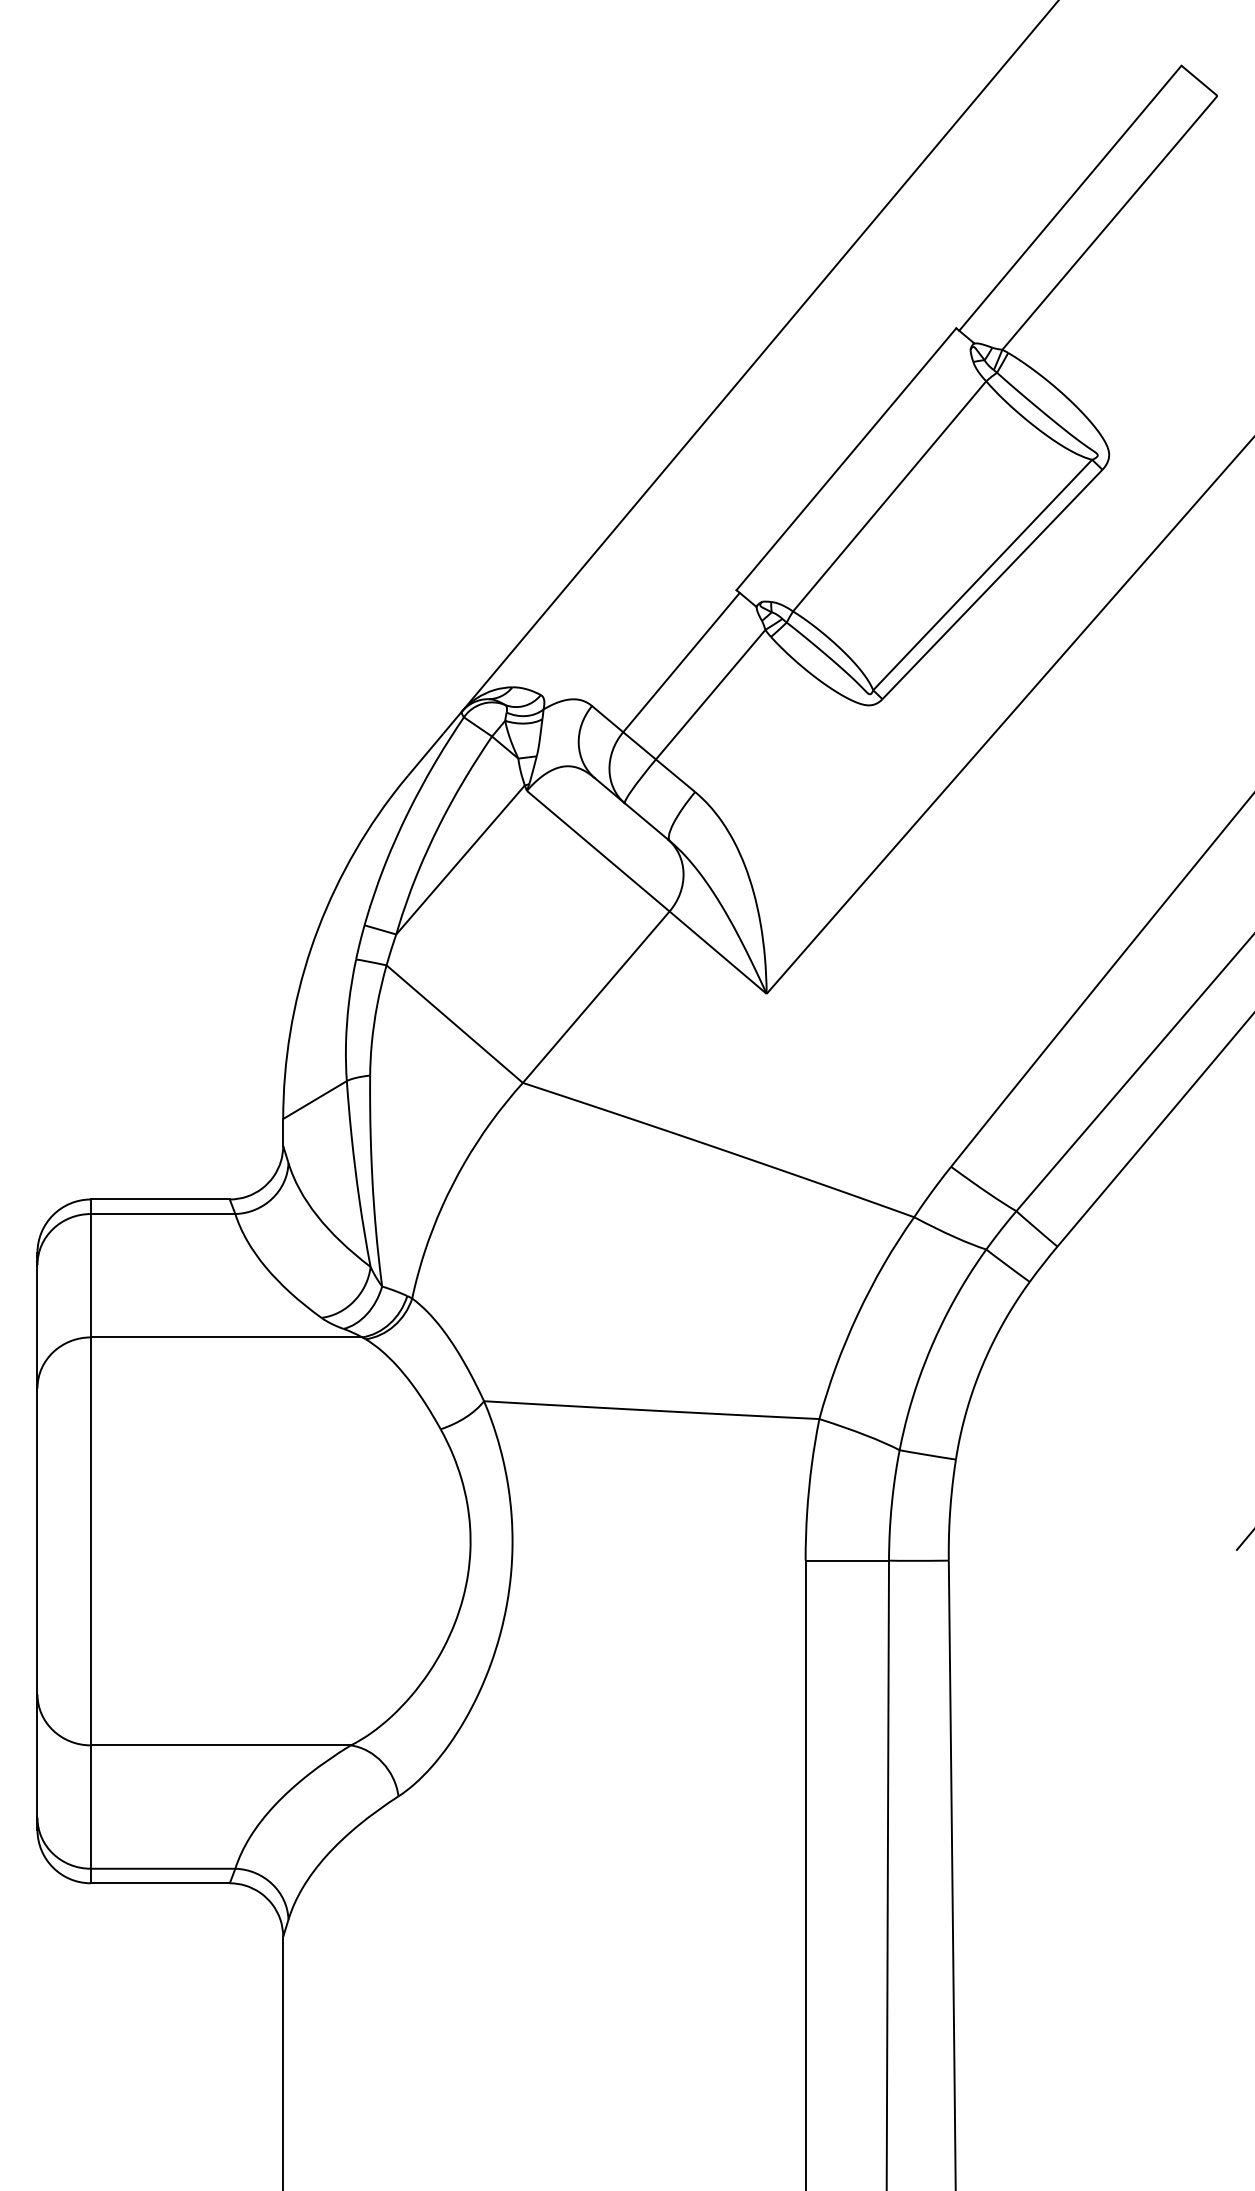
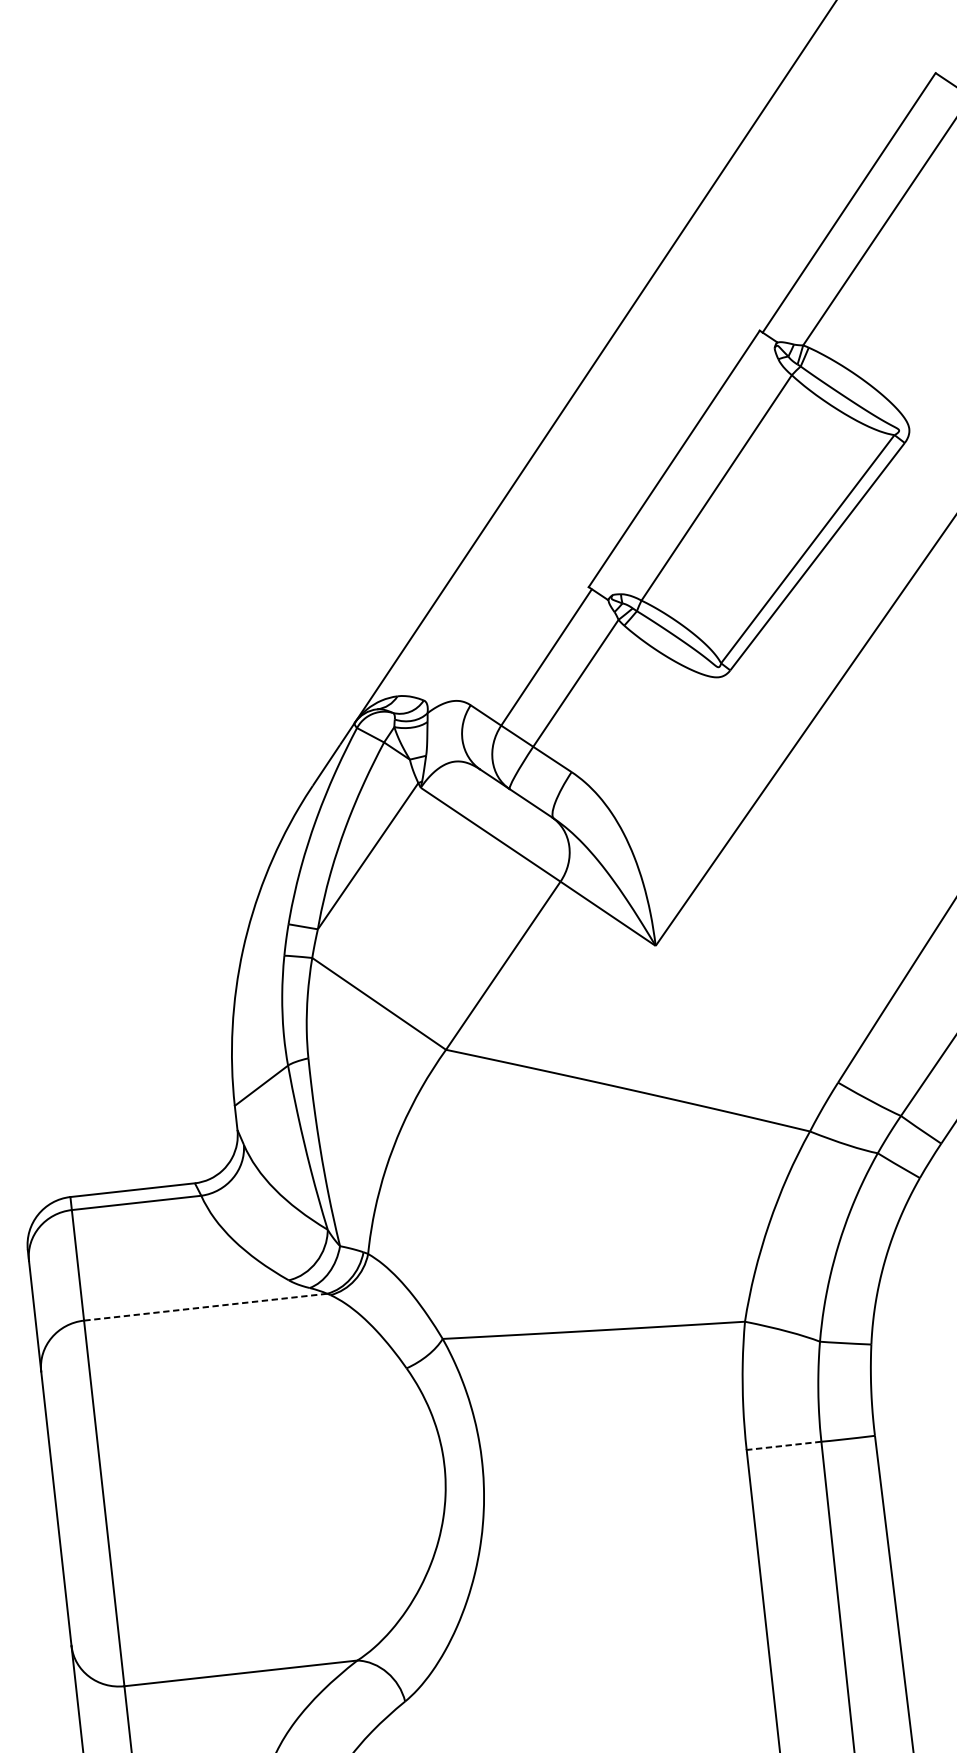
line: (226, 1337) -> (205, 1307), solid -> dashed
line: (847, 1560) -> (784, 1445), solid -> dashed

